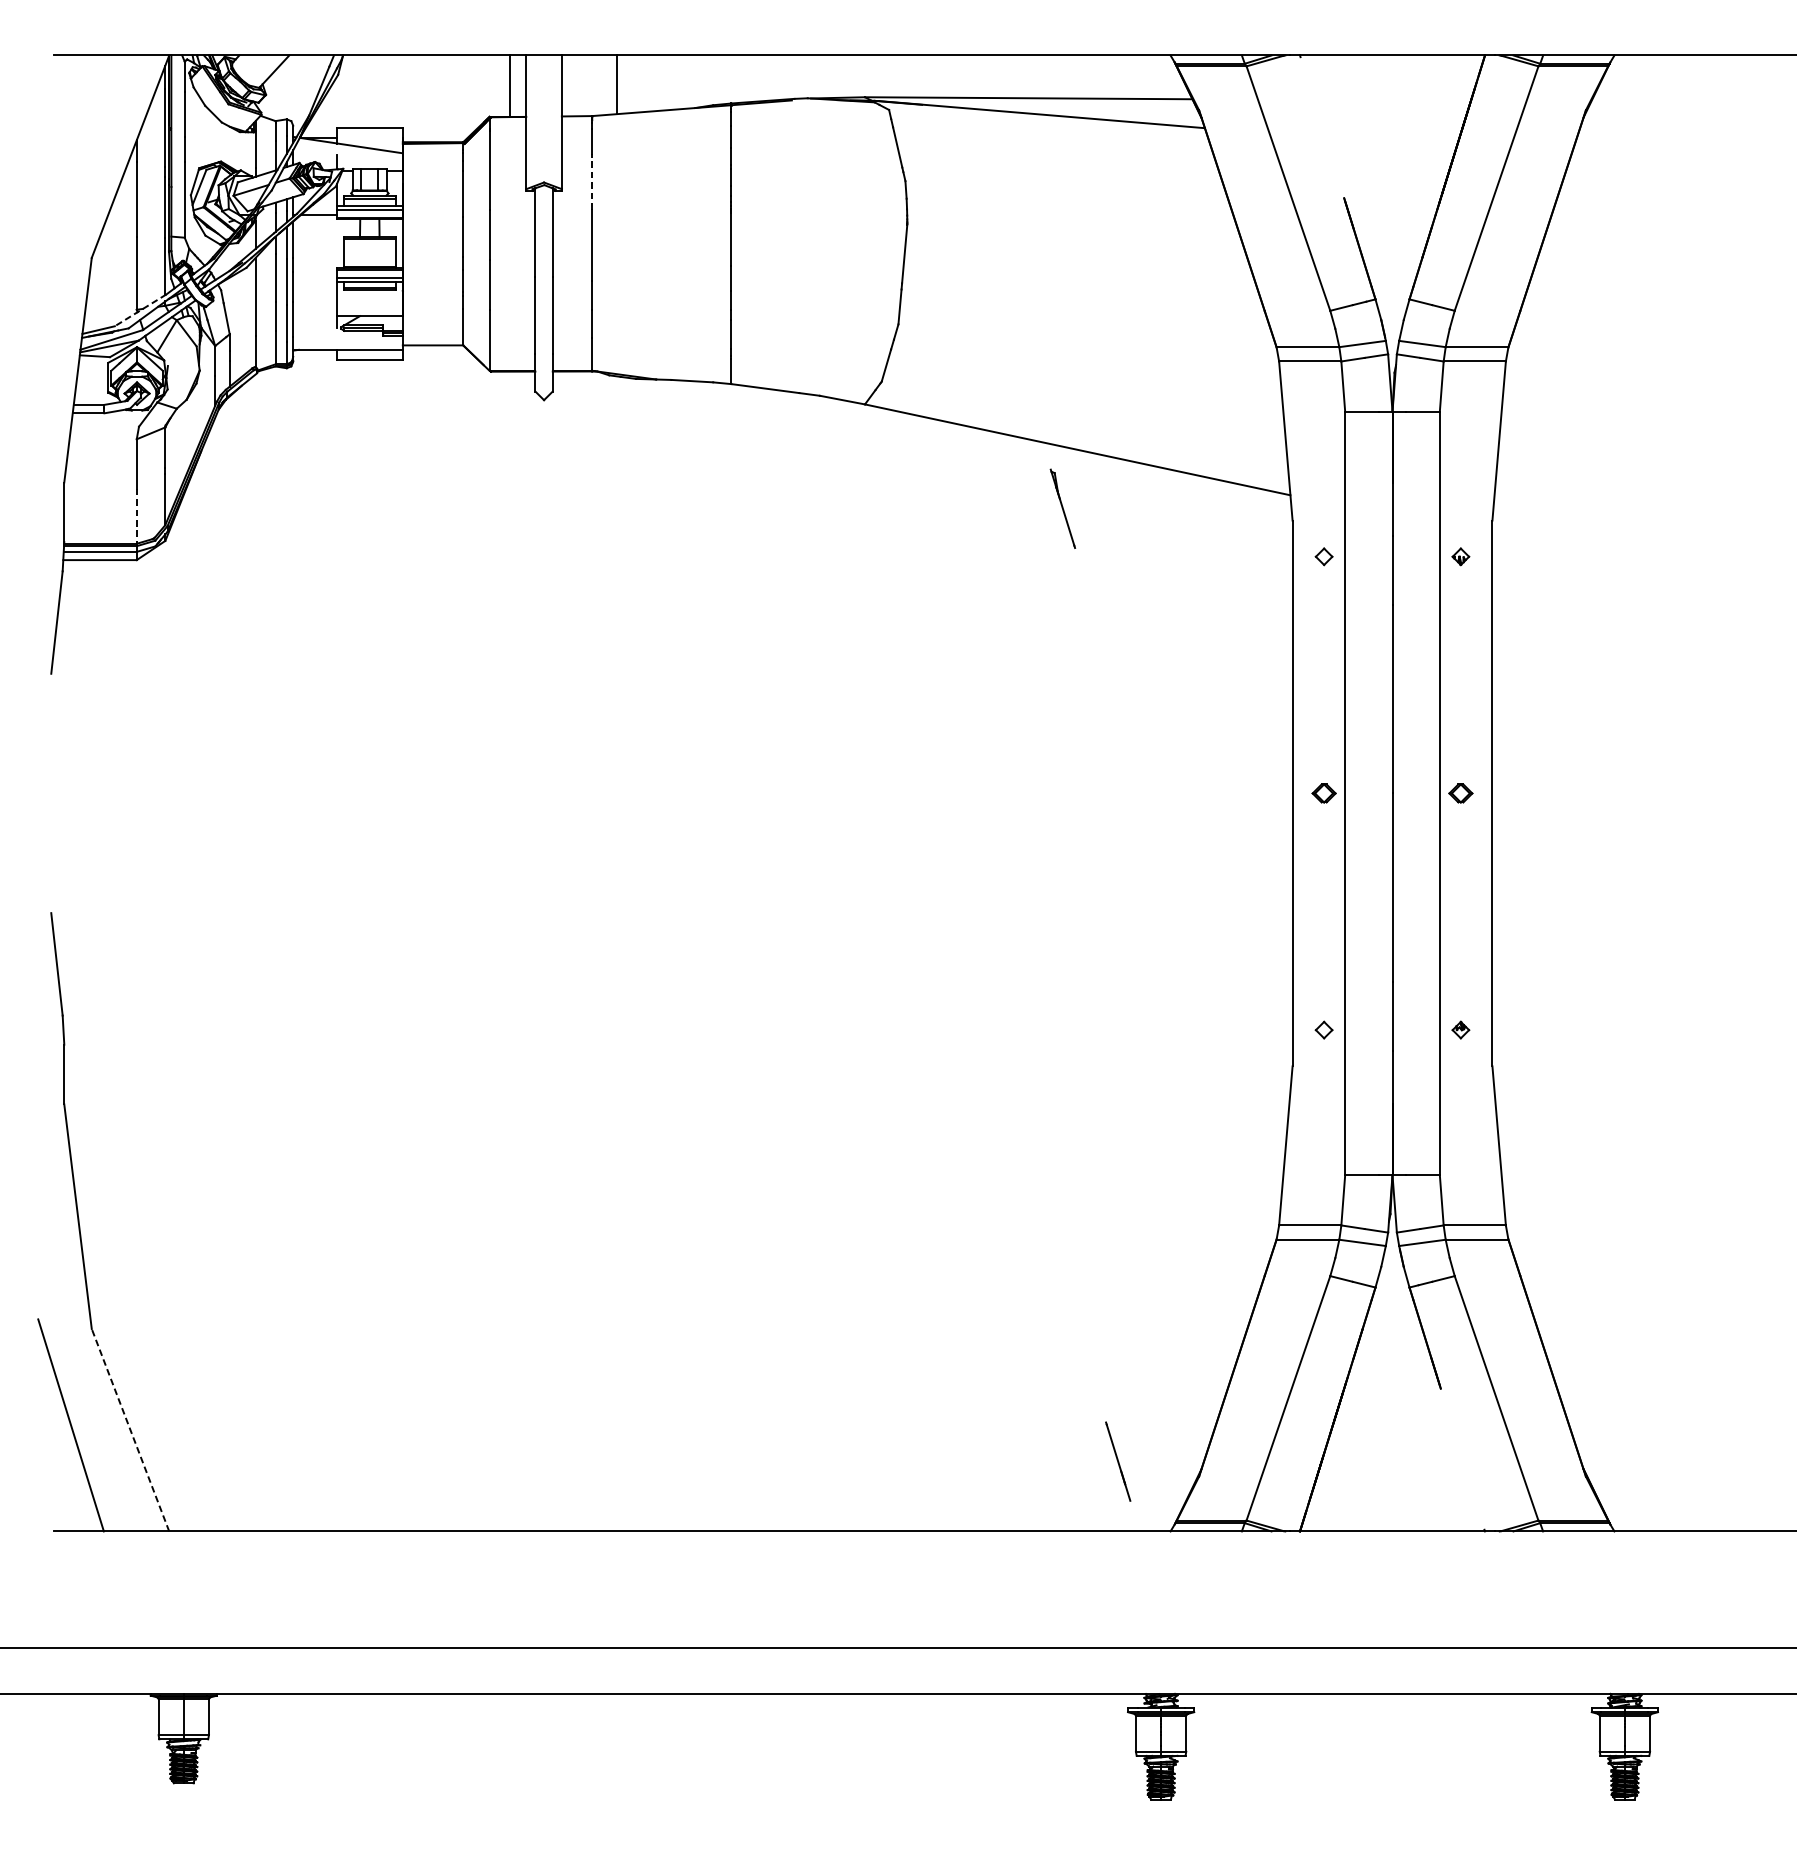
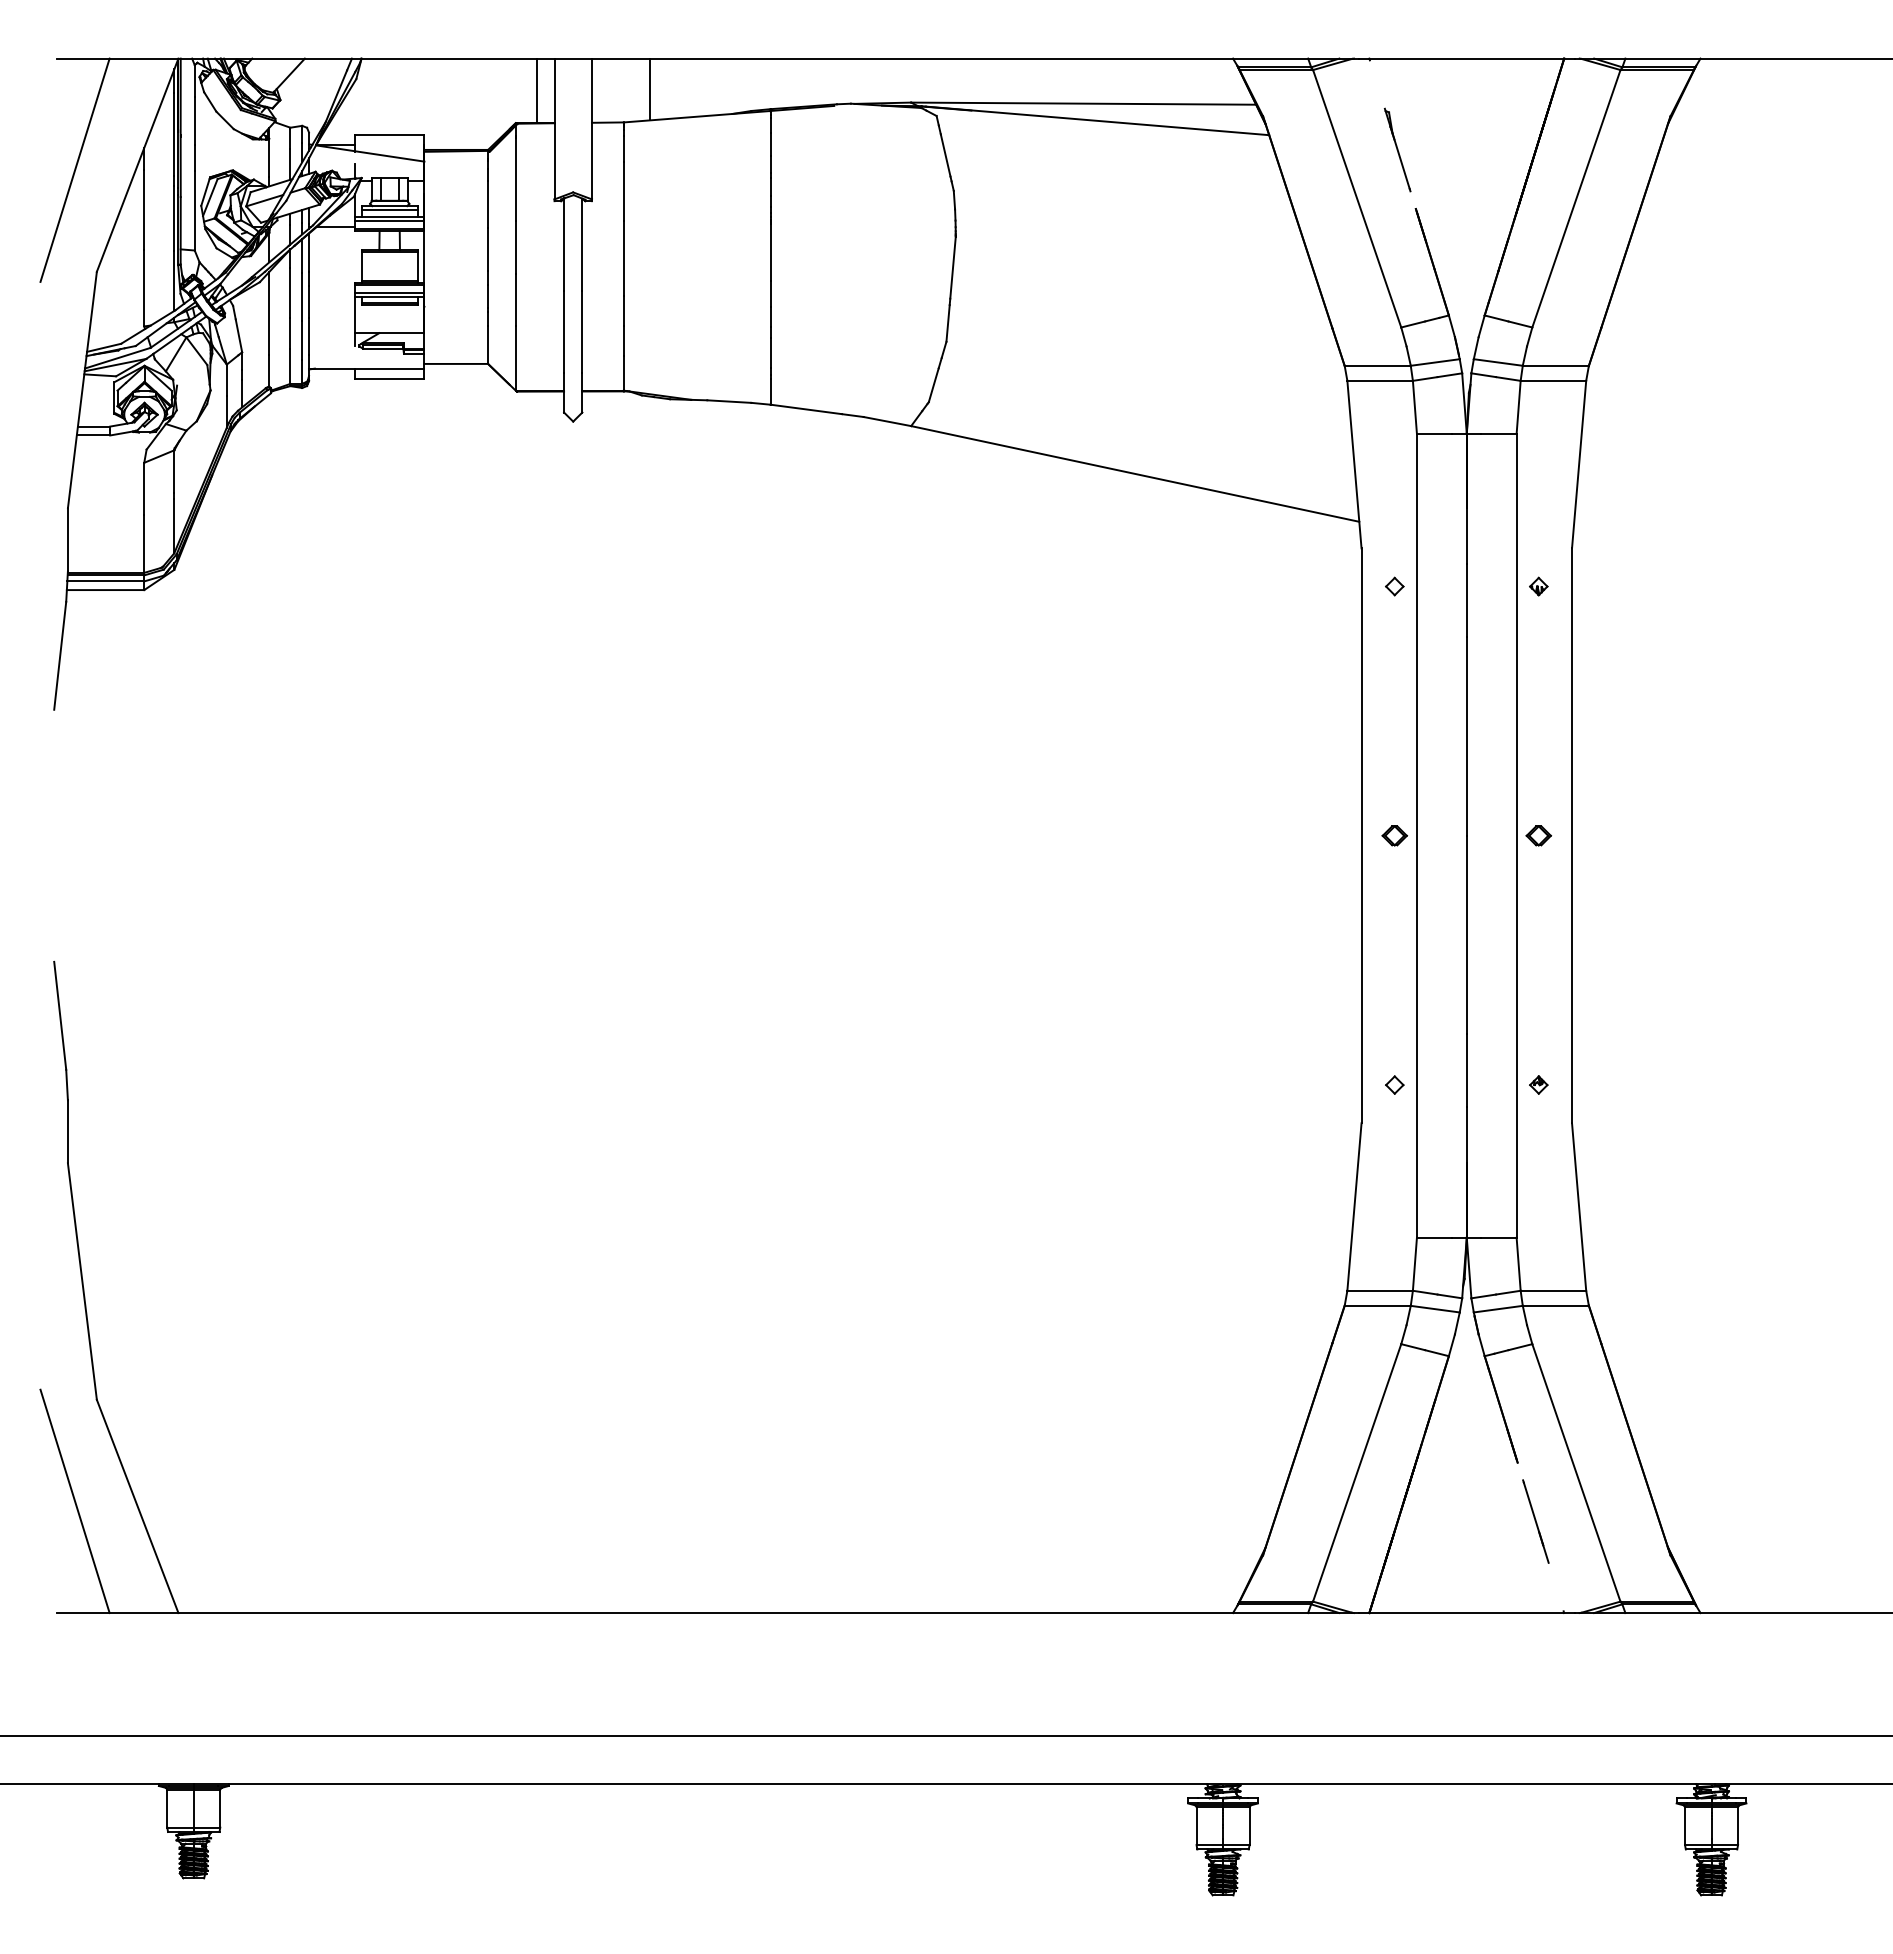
line: (70, 160) -> (74, 169), added
line: (591, 181) -> (623, 191), dashed -> solid
line: (140, 310) -> (148, 327), dashed -> solid
part: (1062, 508) -> (1397, 149), moved
line: (137, 516) -> (144, 544), dashed -> solid
line: (130, 1429) -> (137, 1505), dashed -> solid
line: (1117, 1461) -> (1535, 1521), moved

